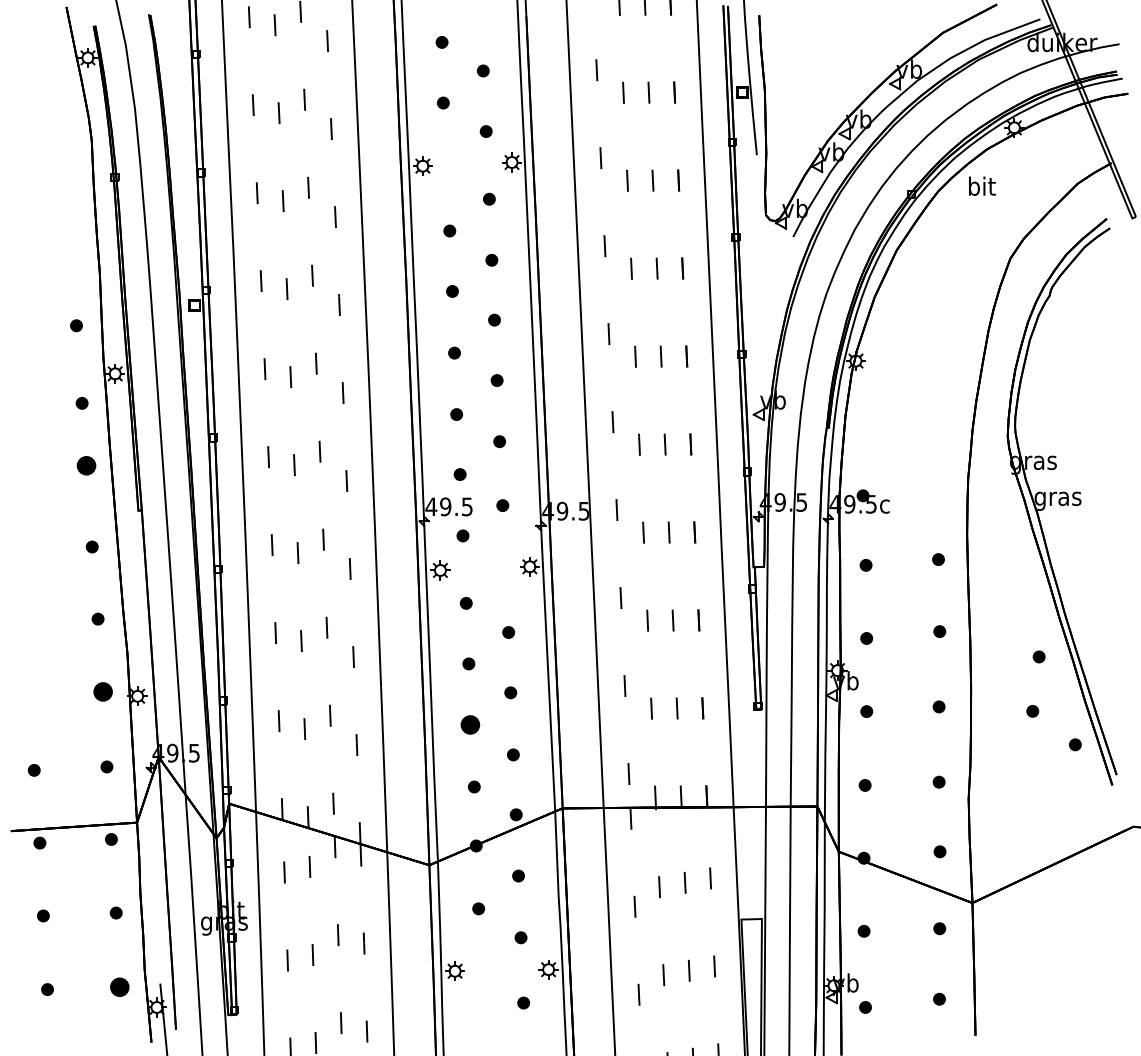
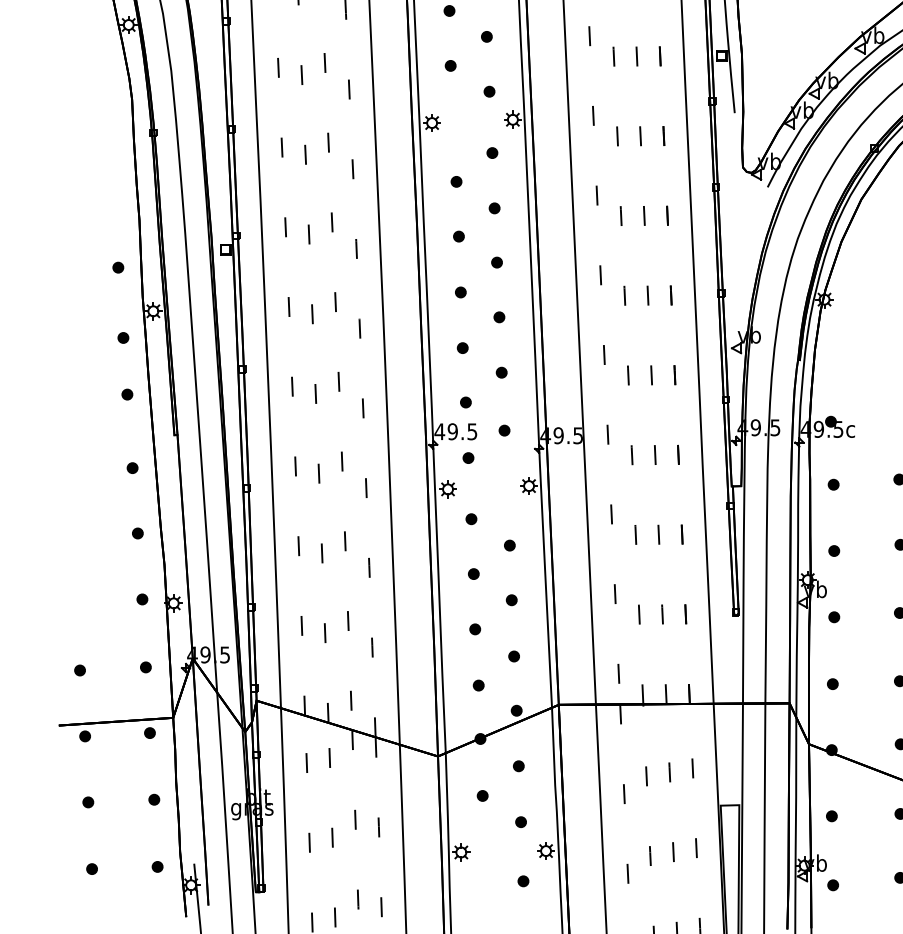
part: (86, 465) -> (127, 394), size x0.62
part: (102, 691) -> (141, 599), size x0.62
part: (470, 724) -> (475, 628), size x0.62
part: (119, 986) -> (157, 866), size x0.62

